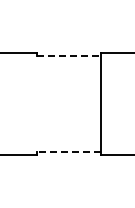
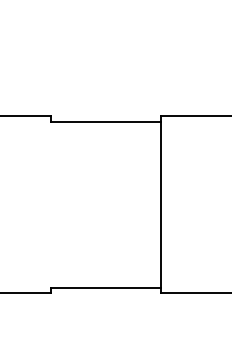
line: (69, 55) -> (106, 121), dashed -> solid
line: (68, 152) -> (104, 288), dashed -> solid

